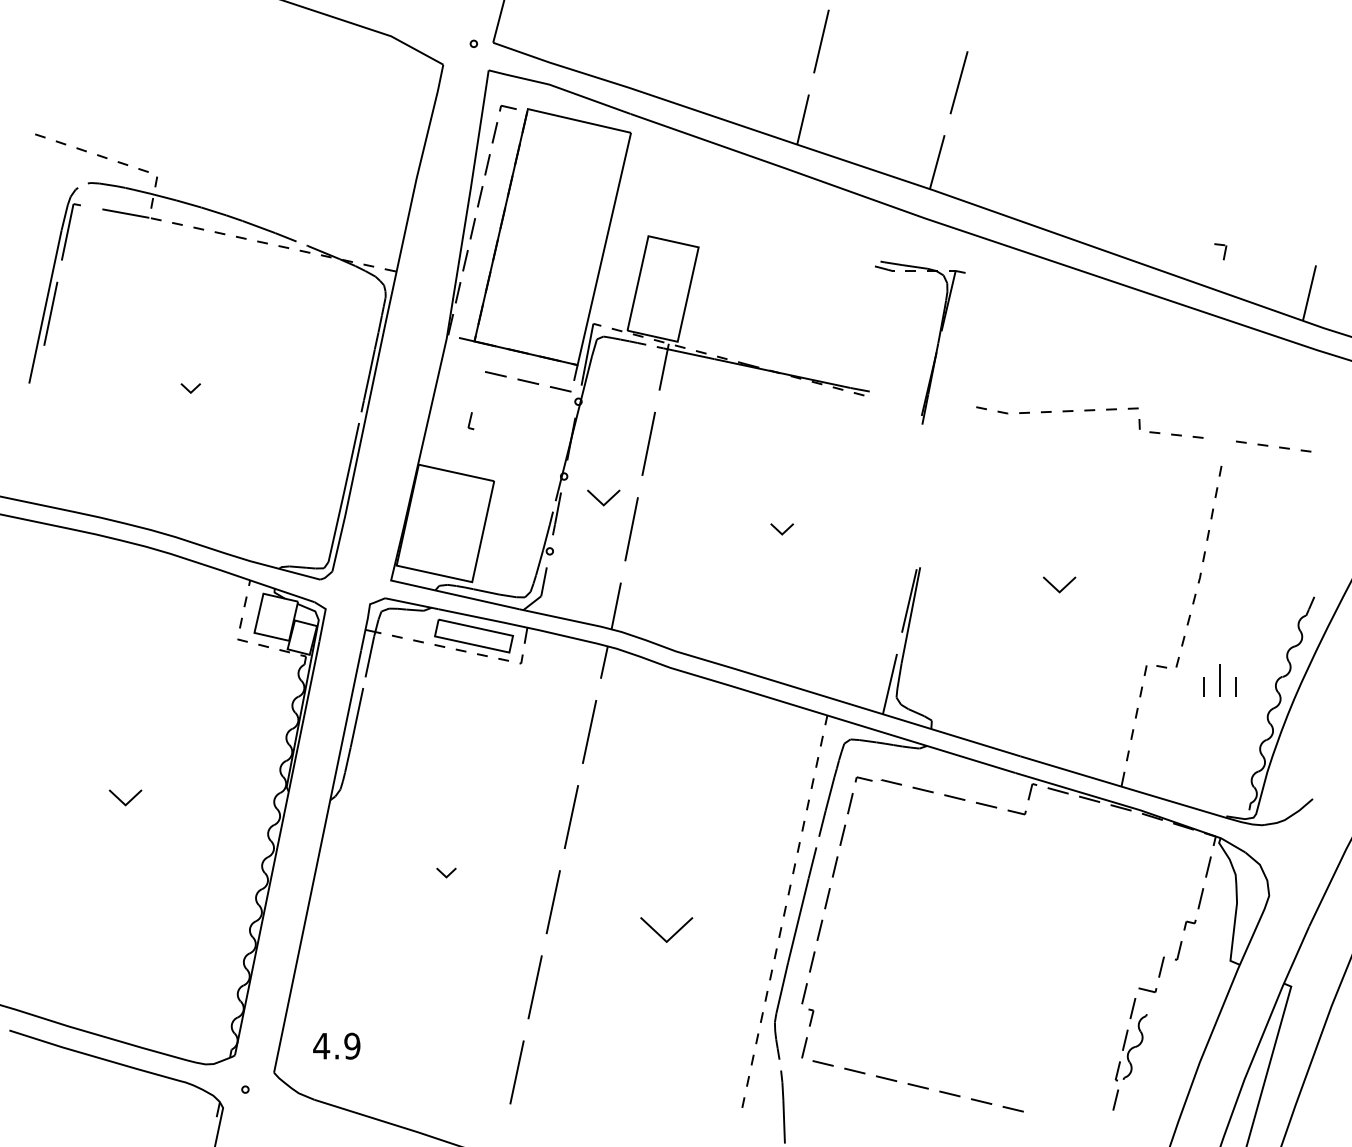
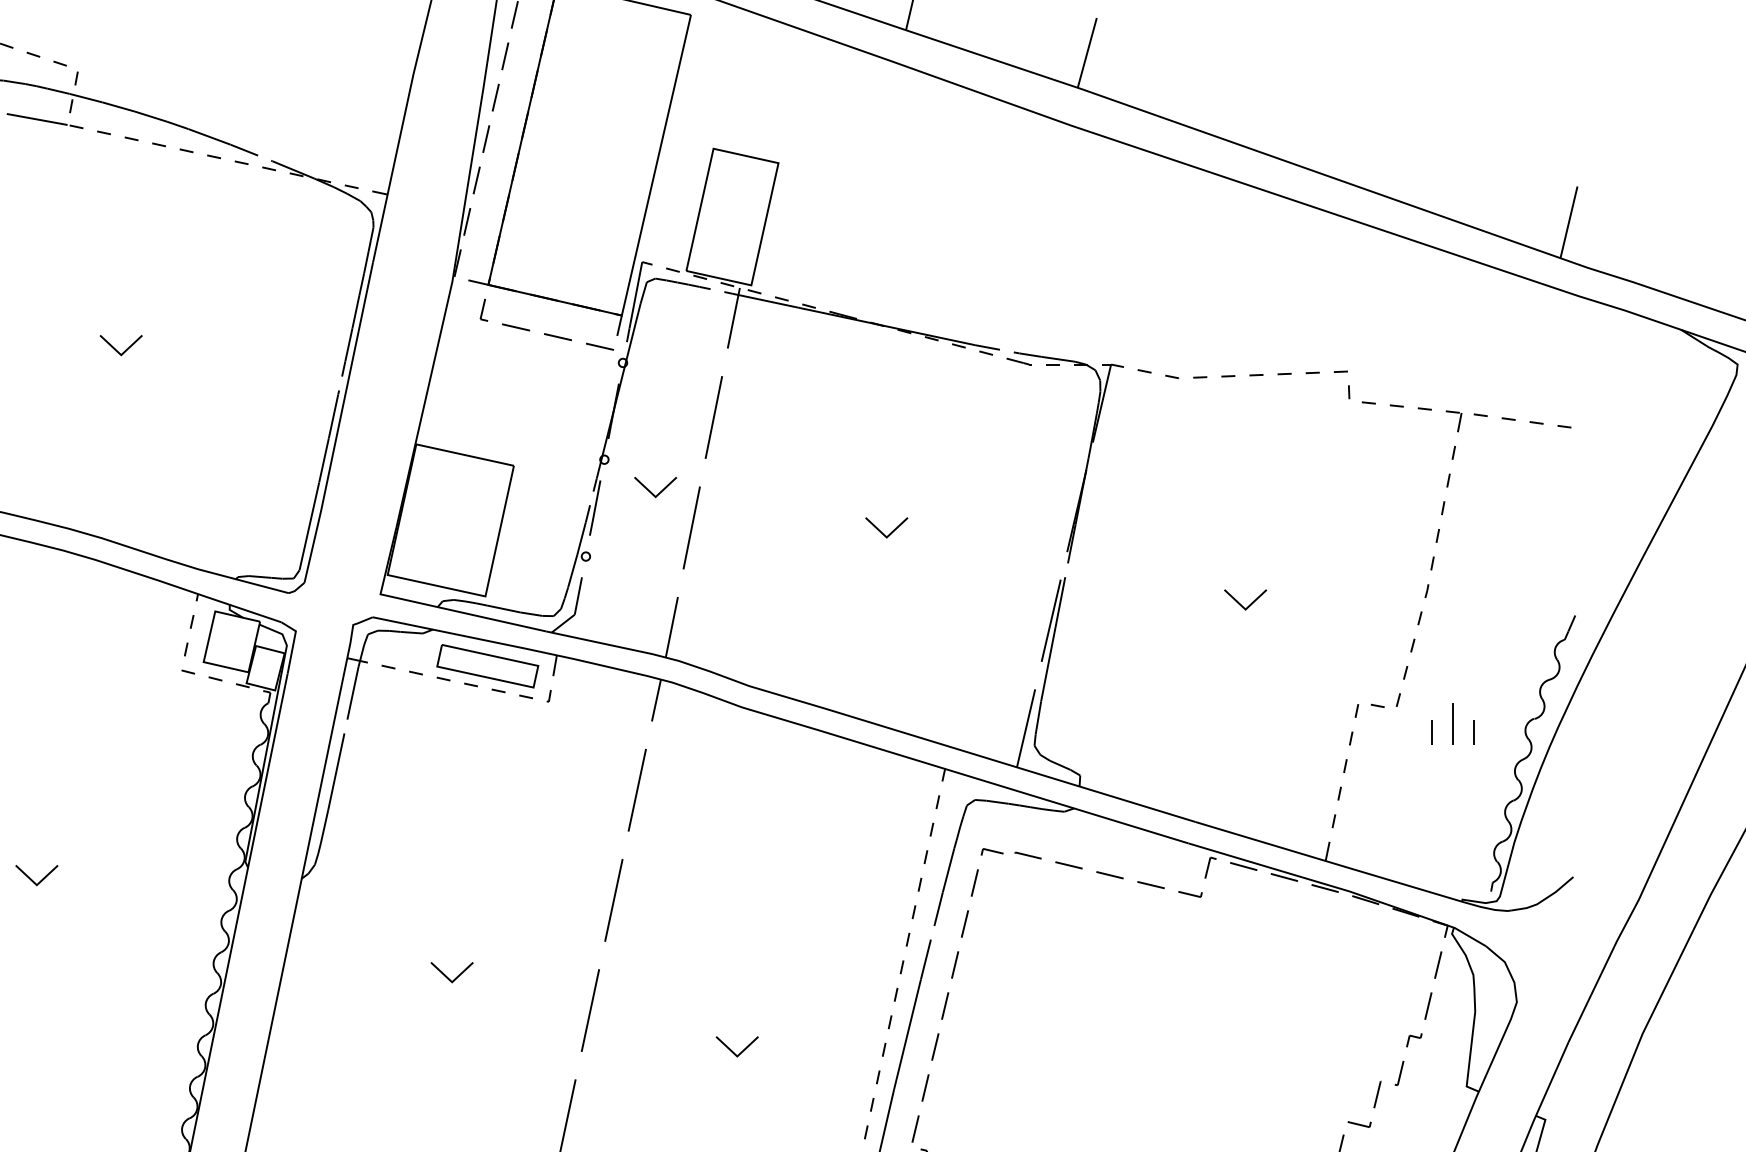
part: (1220, 251) -> (1453, 420), moved
part: (936, 346) -> (1086, 462), moved
part: (190, 388) -> (120, 345), size x1.67
part: (470, 421) -> (483, 310), moved
part: (781, 529) -> (885, 528), size x1.43
part: (446, 872) -> (452, 972), size x1.67
part: (666, 930) -> (736, 1047), size x0.62

